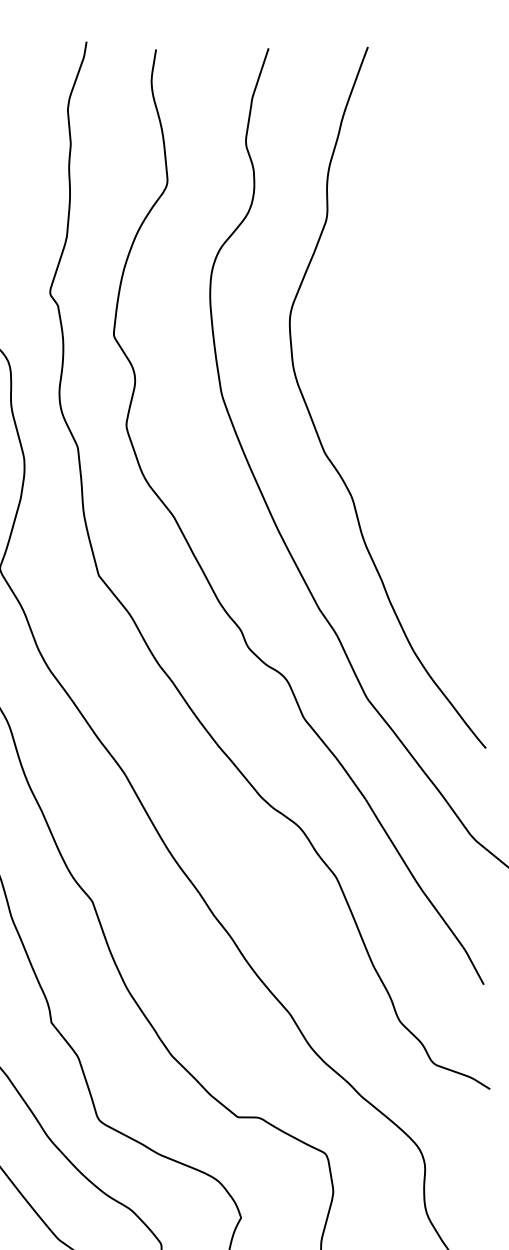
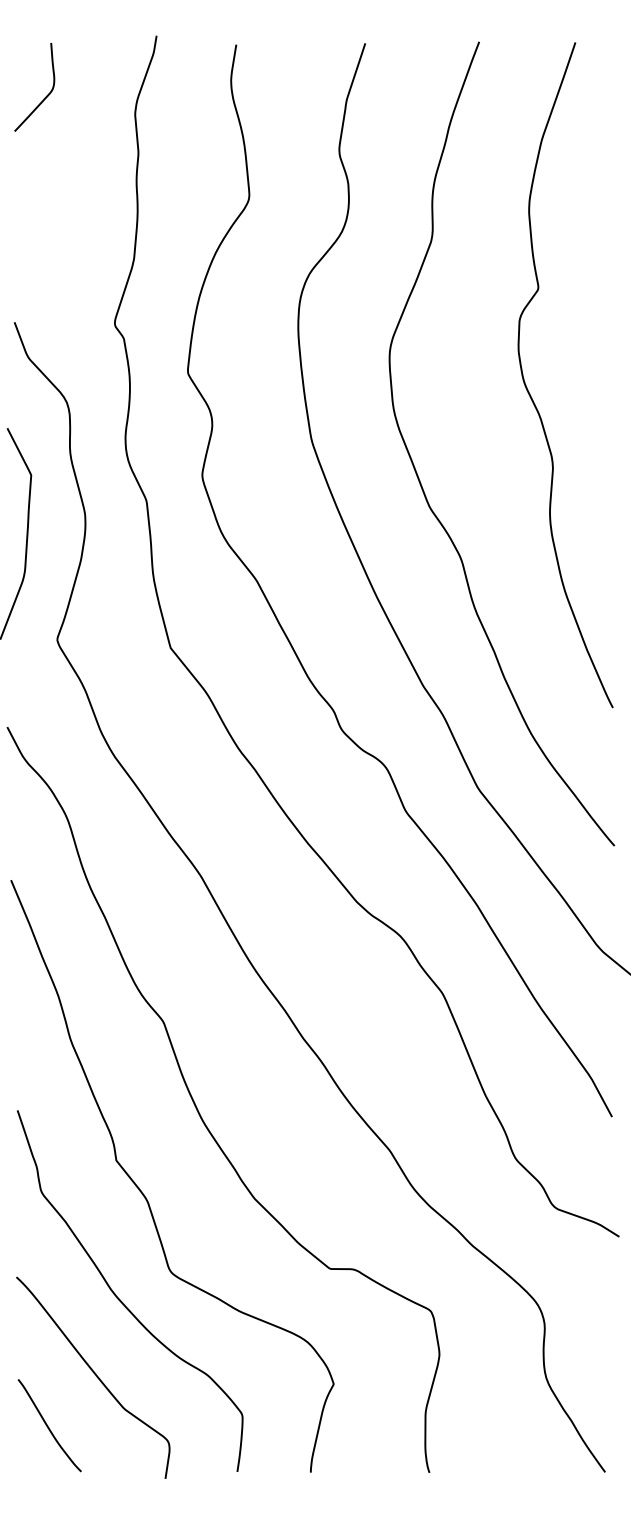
curve: (412, 353) -> (530, 393), added

